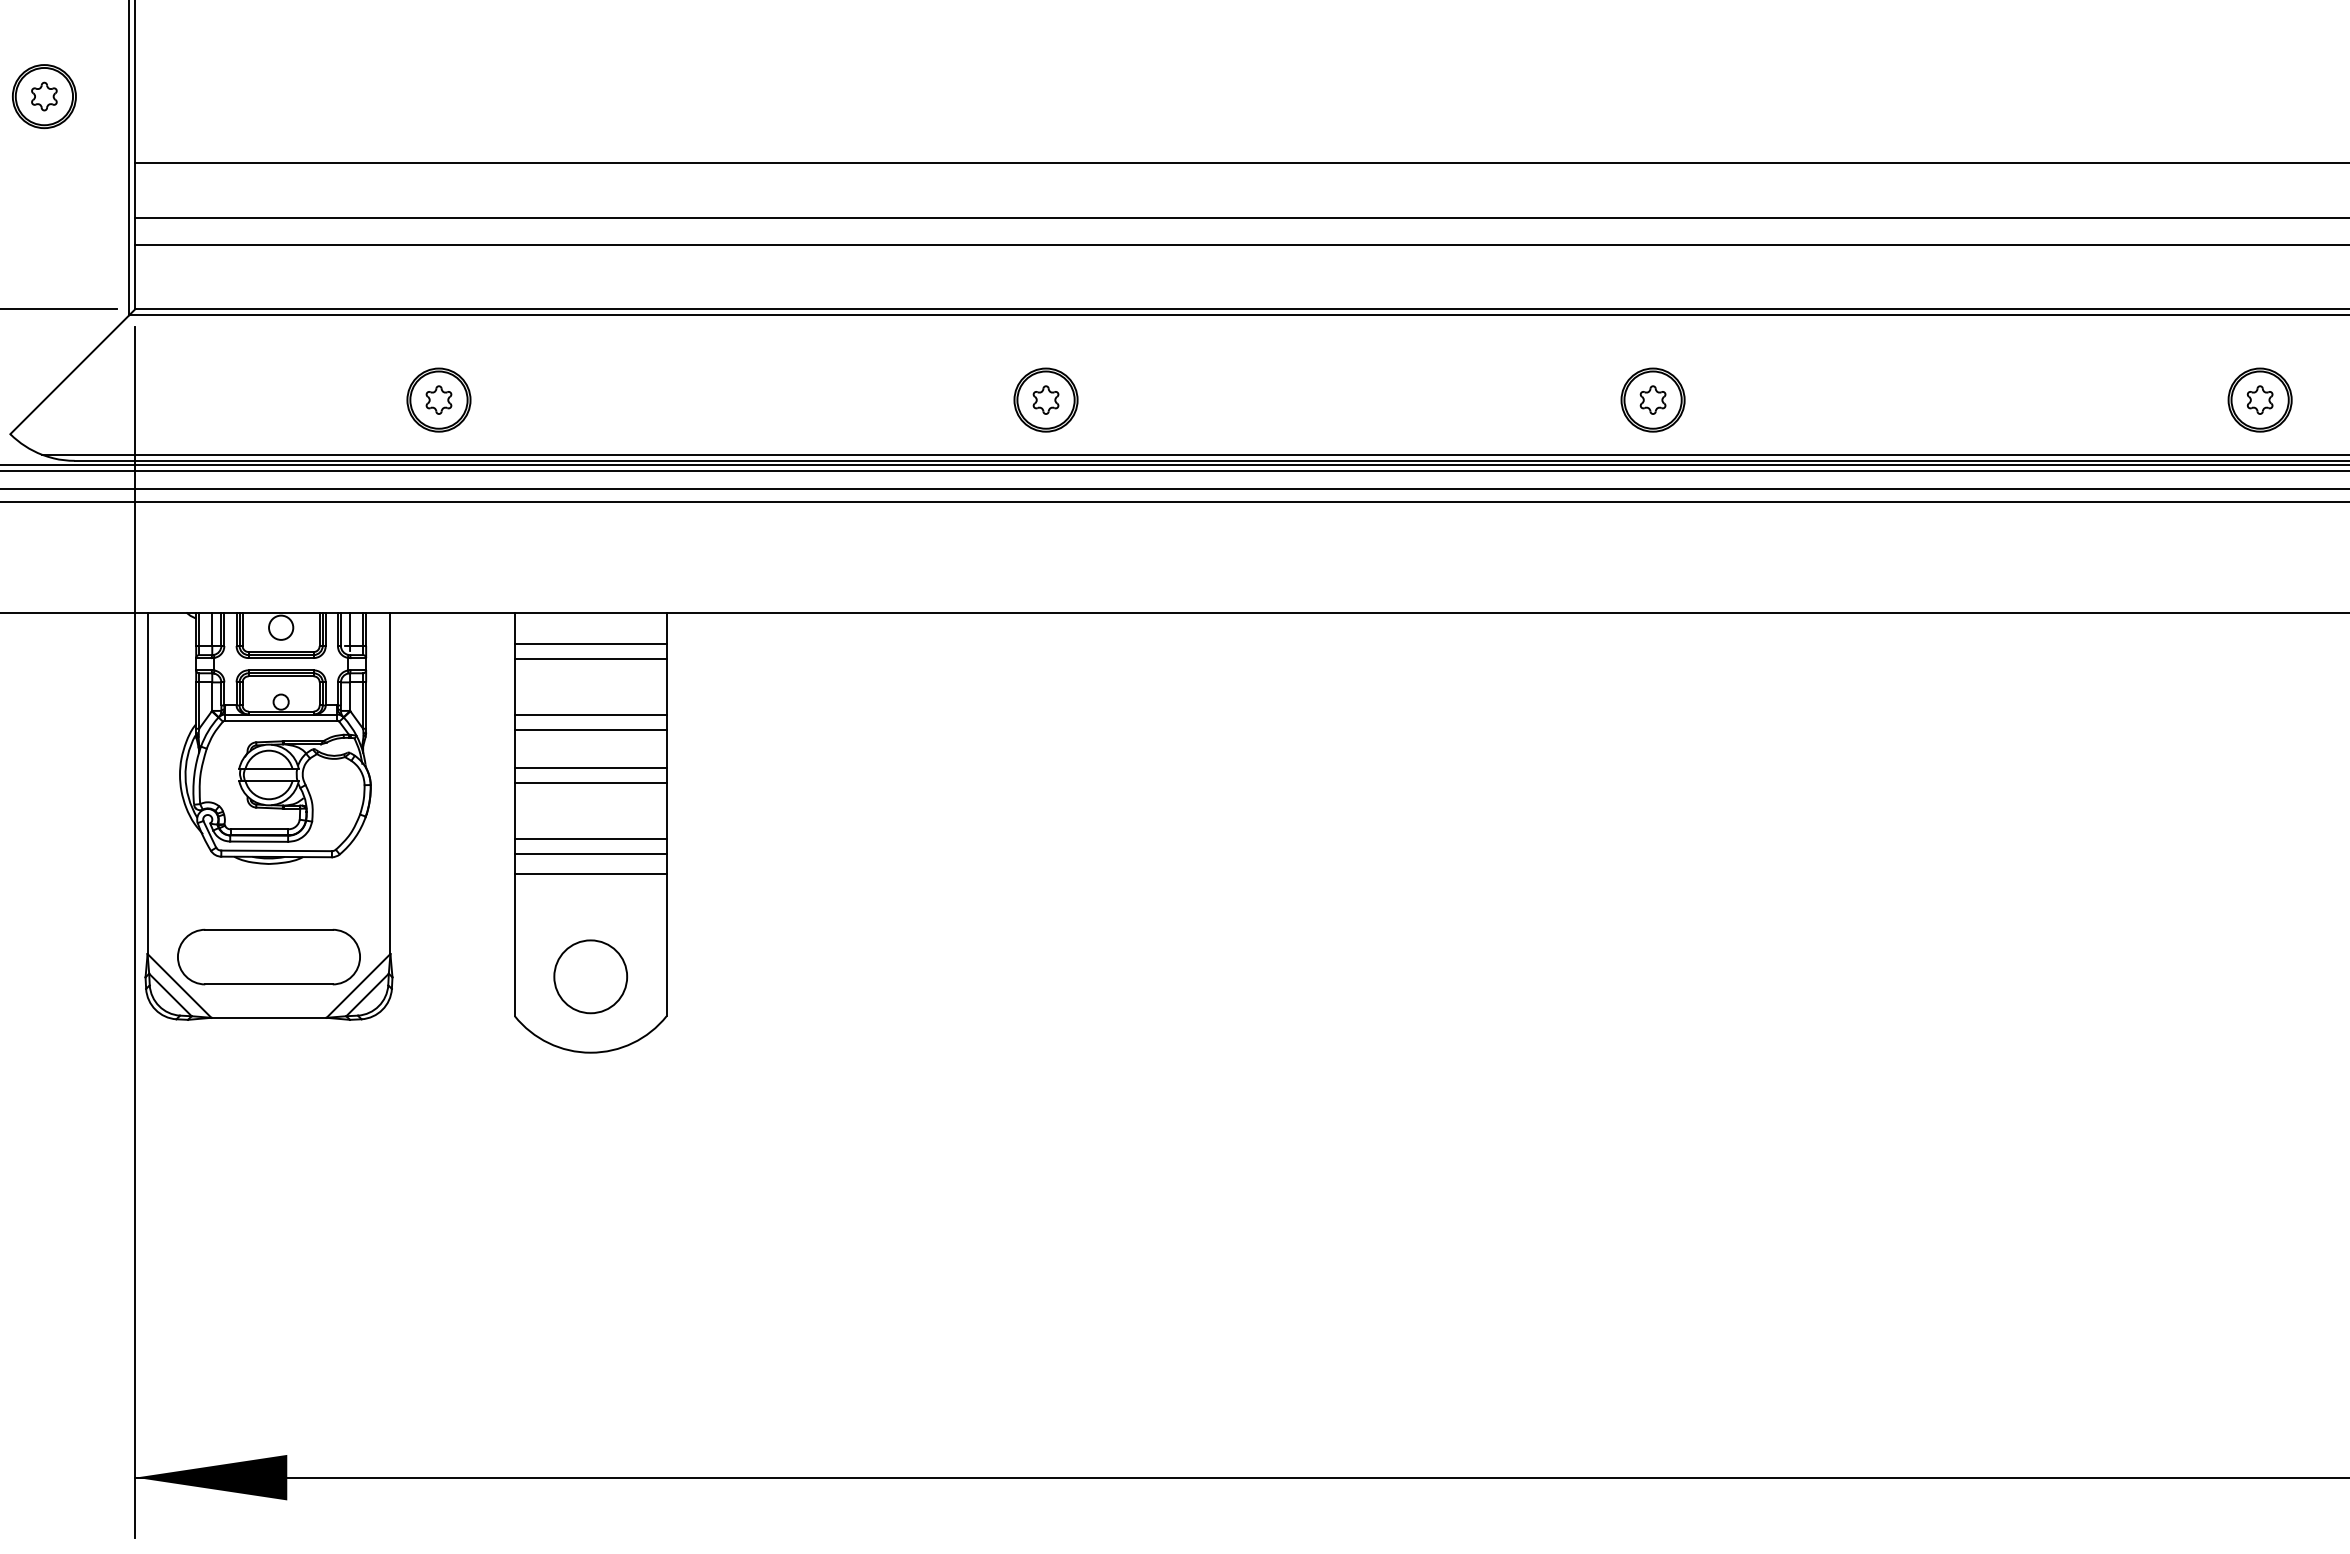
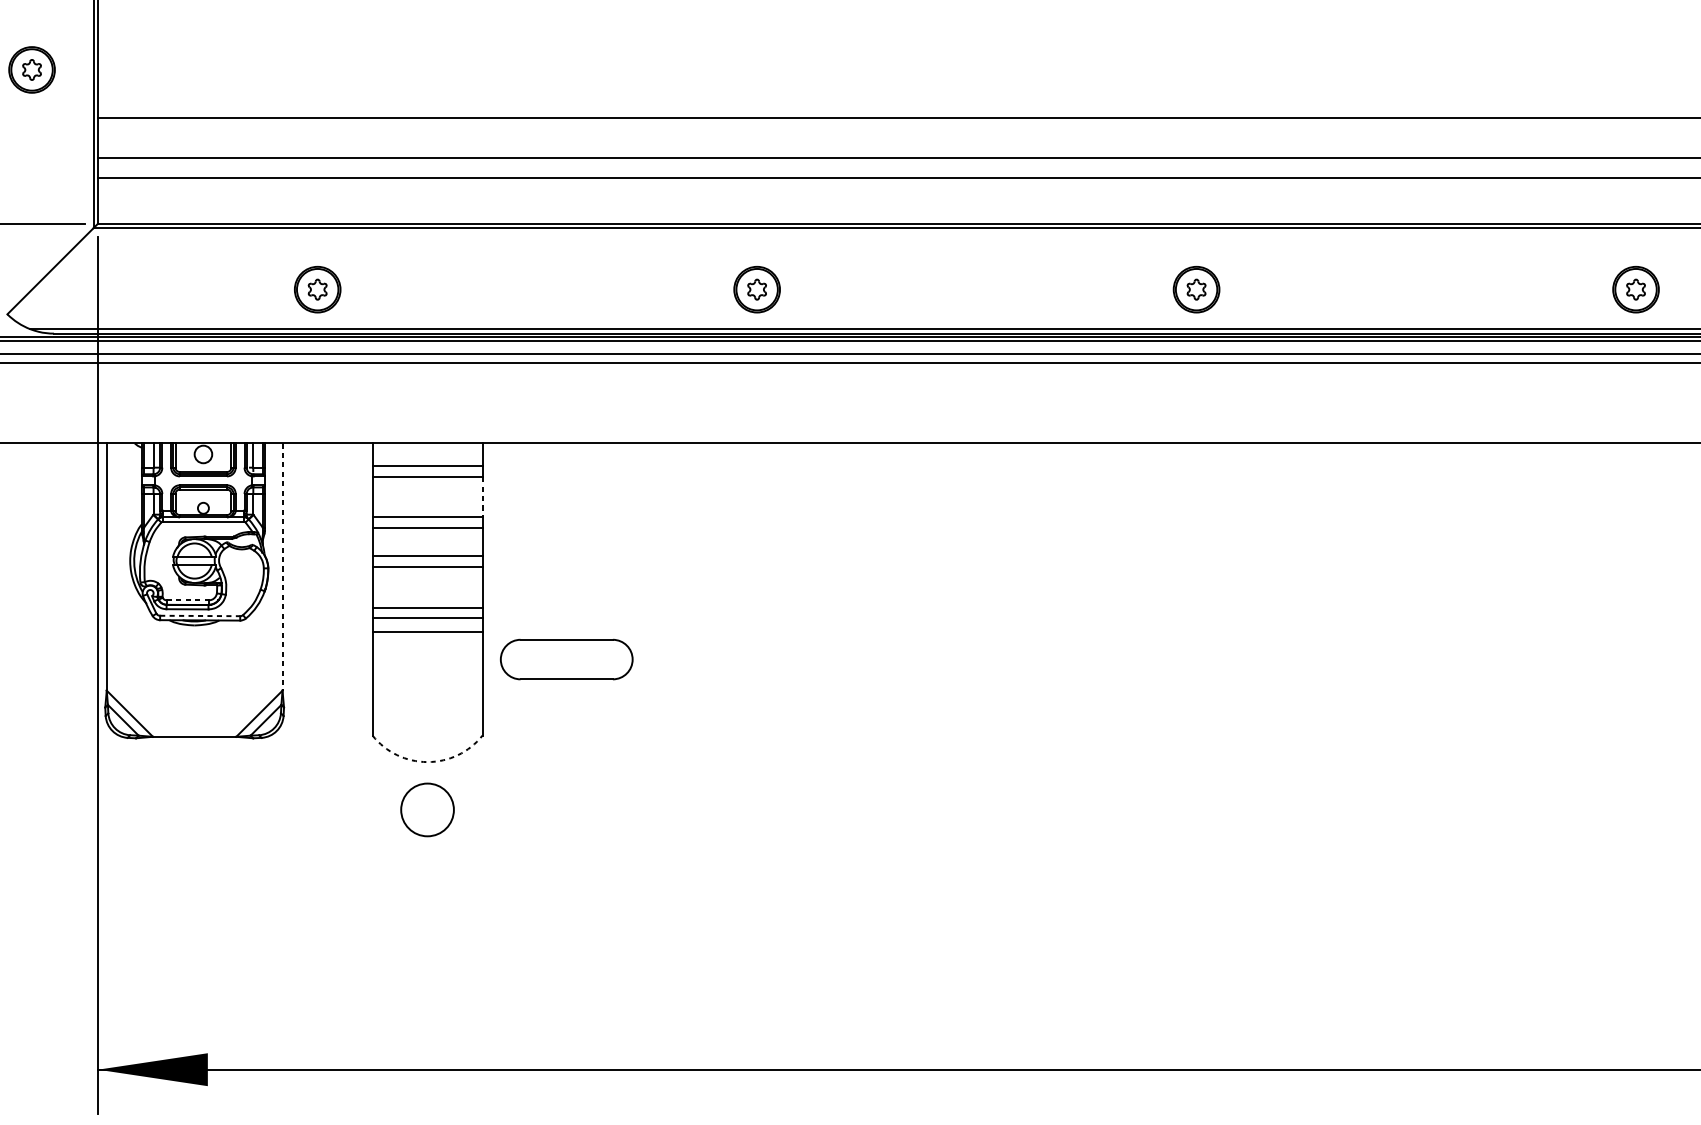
line: (666, 686) -> (482, 496), solid -> dashed
line: (390, 783) -> (282, 567), solid -> dashed
line: (259, 829) -> (187, 600), solid -> dashed
line: (277, 850) -> (200, 615), solid -> dashed
part: (268, 956) -> (566, 659), moved
circle: (590, 976) -> (427, 809), moved
arc: (590, 1052) -> (427, 761), solid -> dashed

